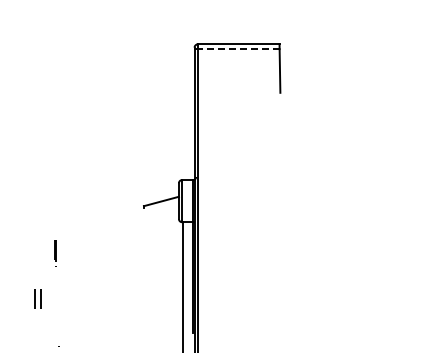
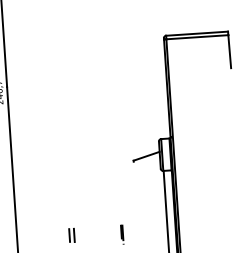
line: (238, 49) -> (197, 37), dashed -> solid
line: (55, 253) -> (122, 234), moved
part: (37, 298) -> (71, 234), moved

